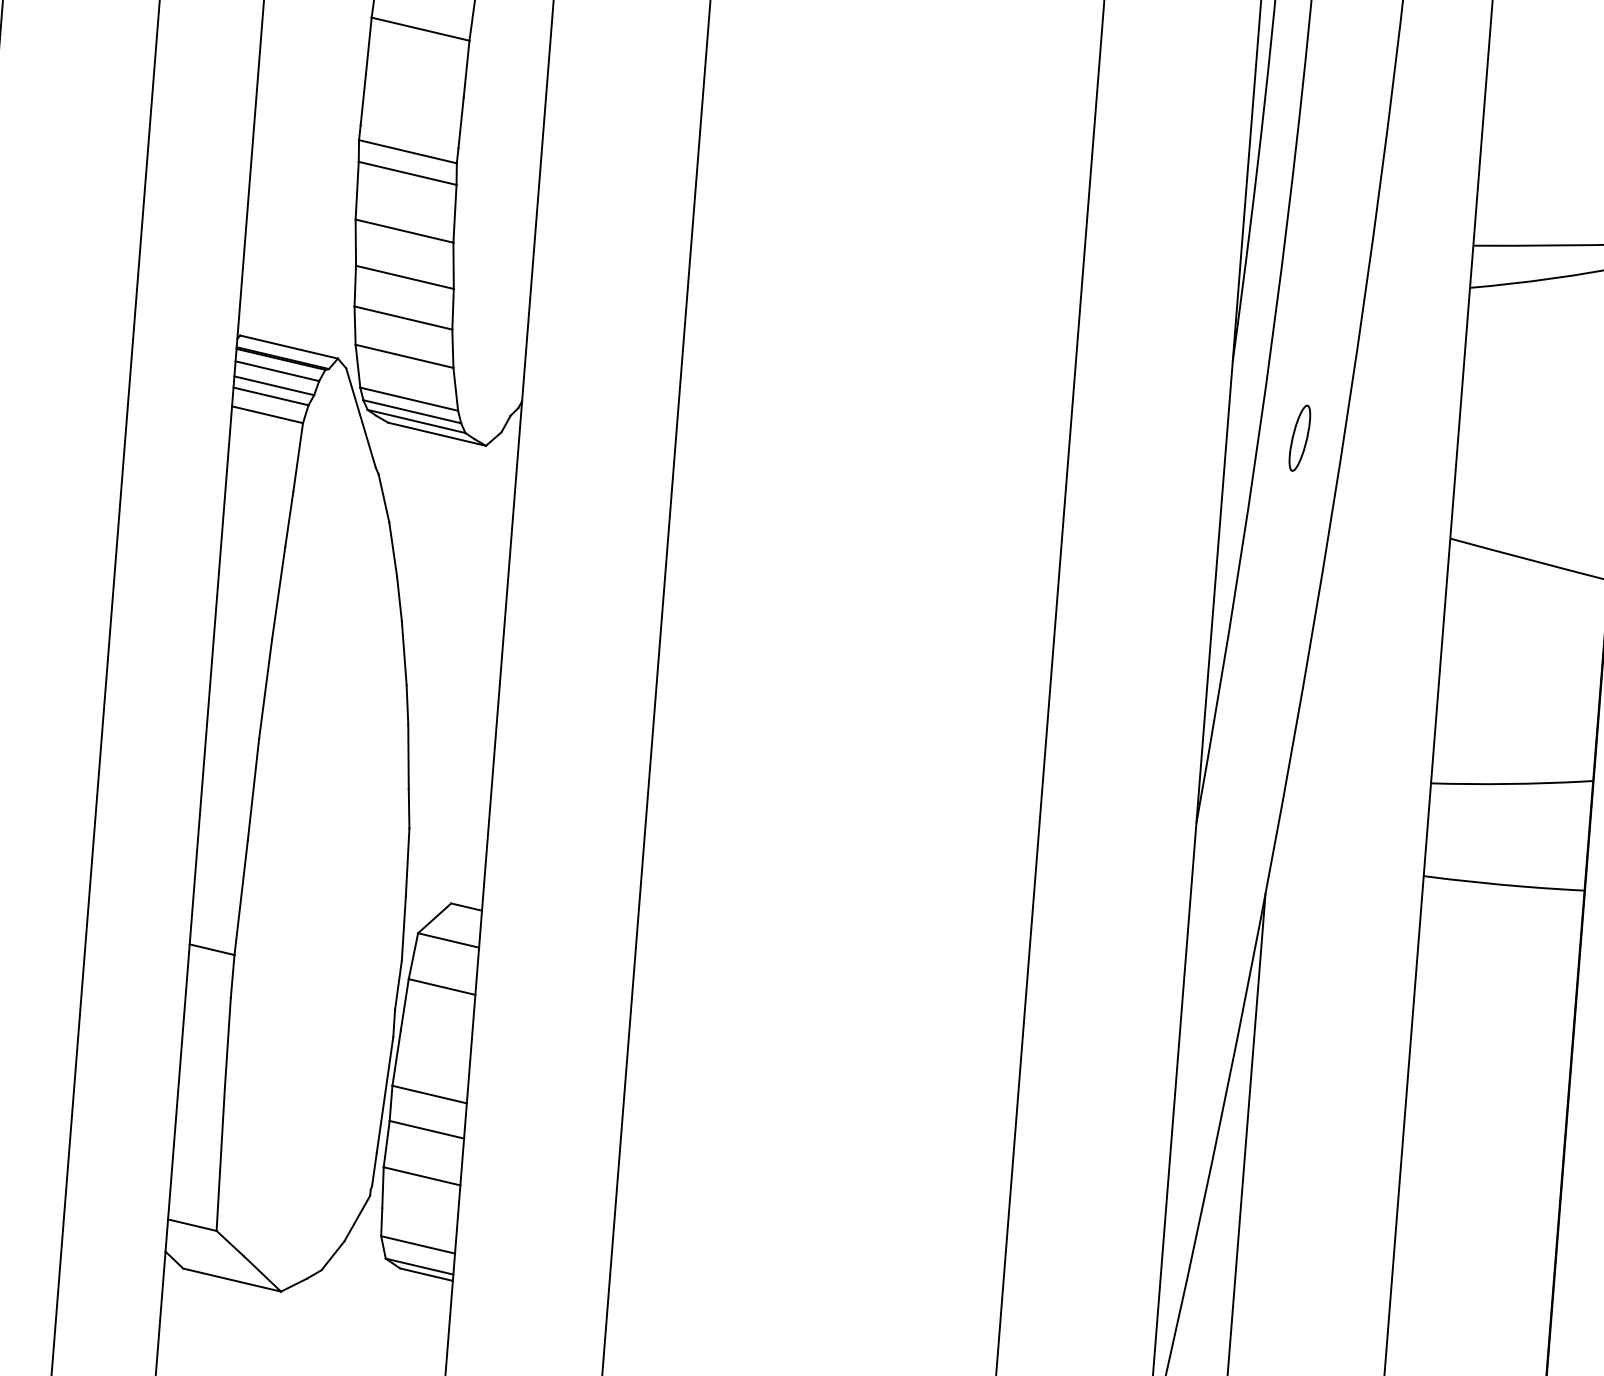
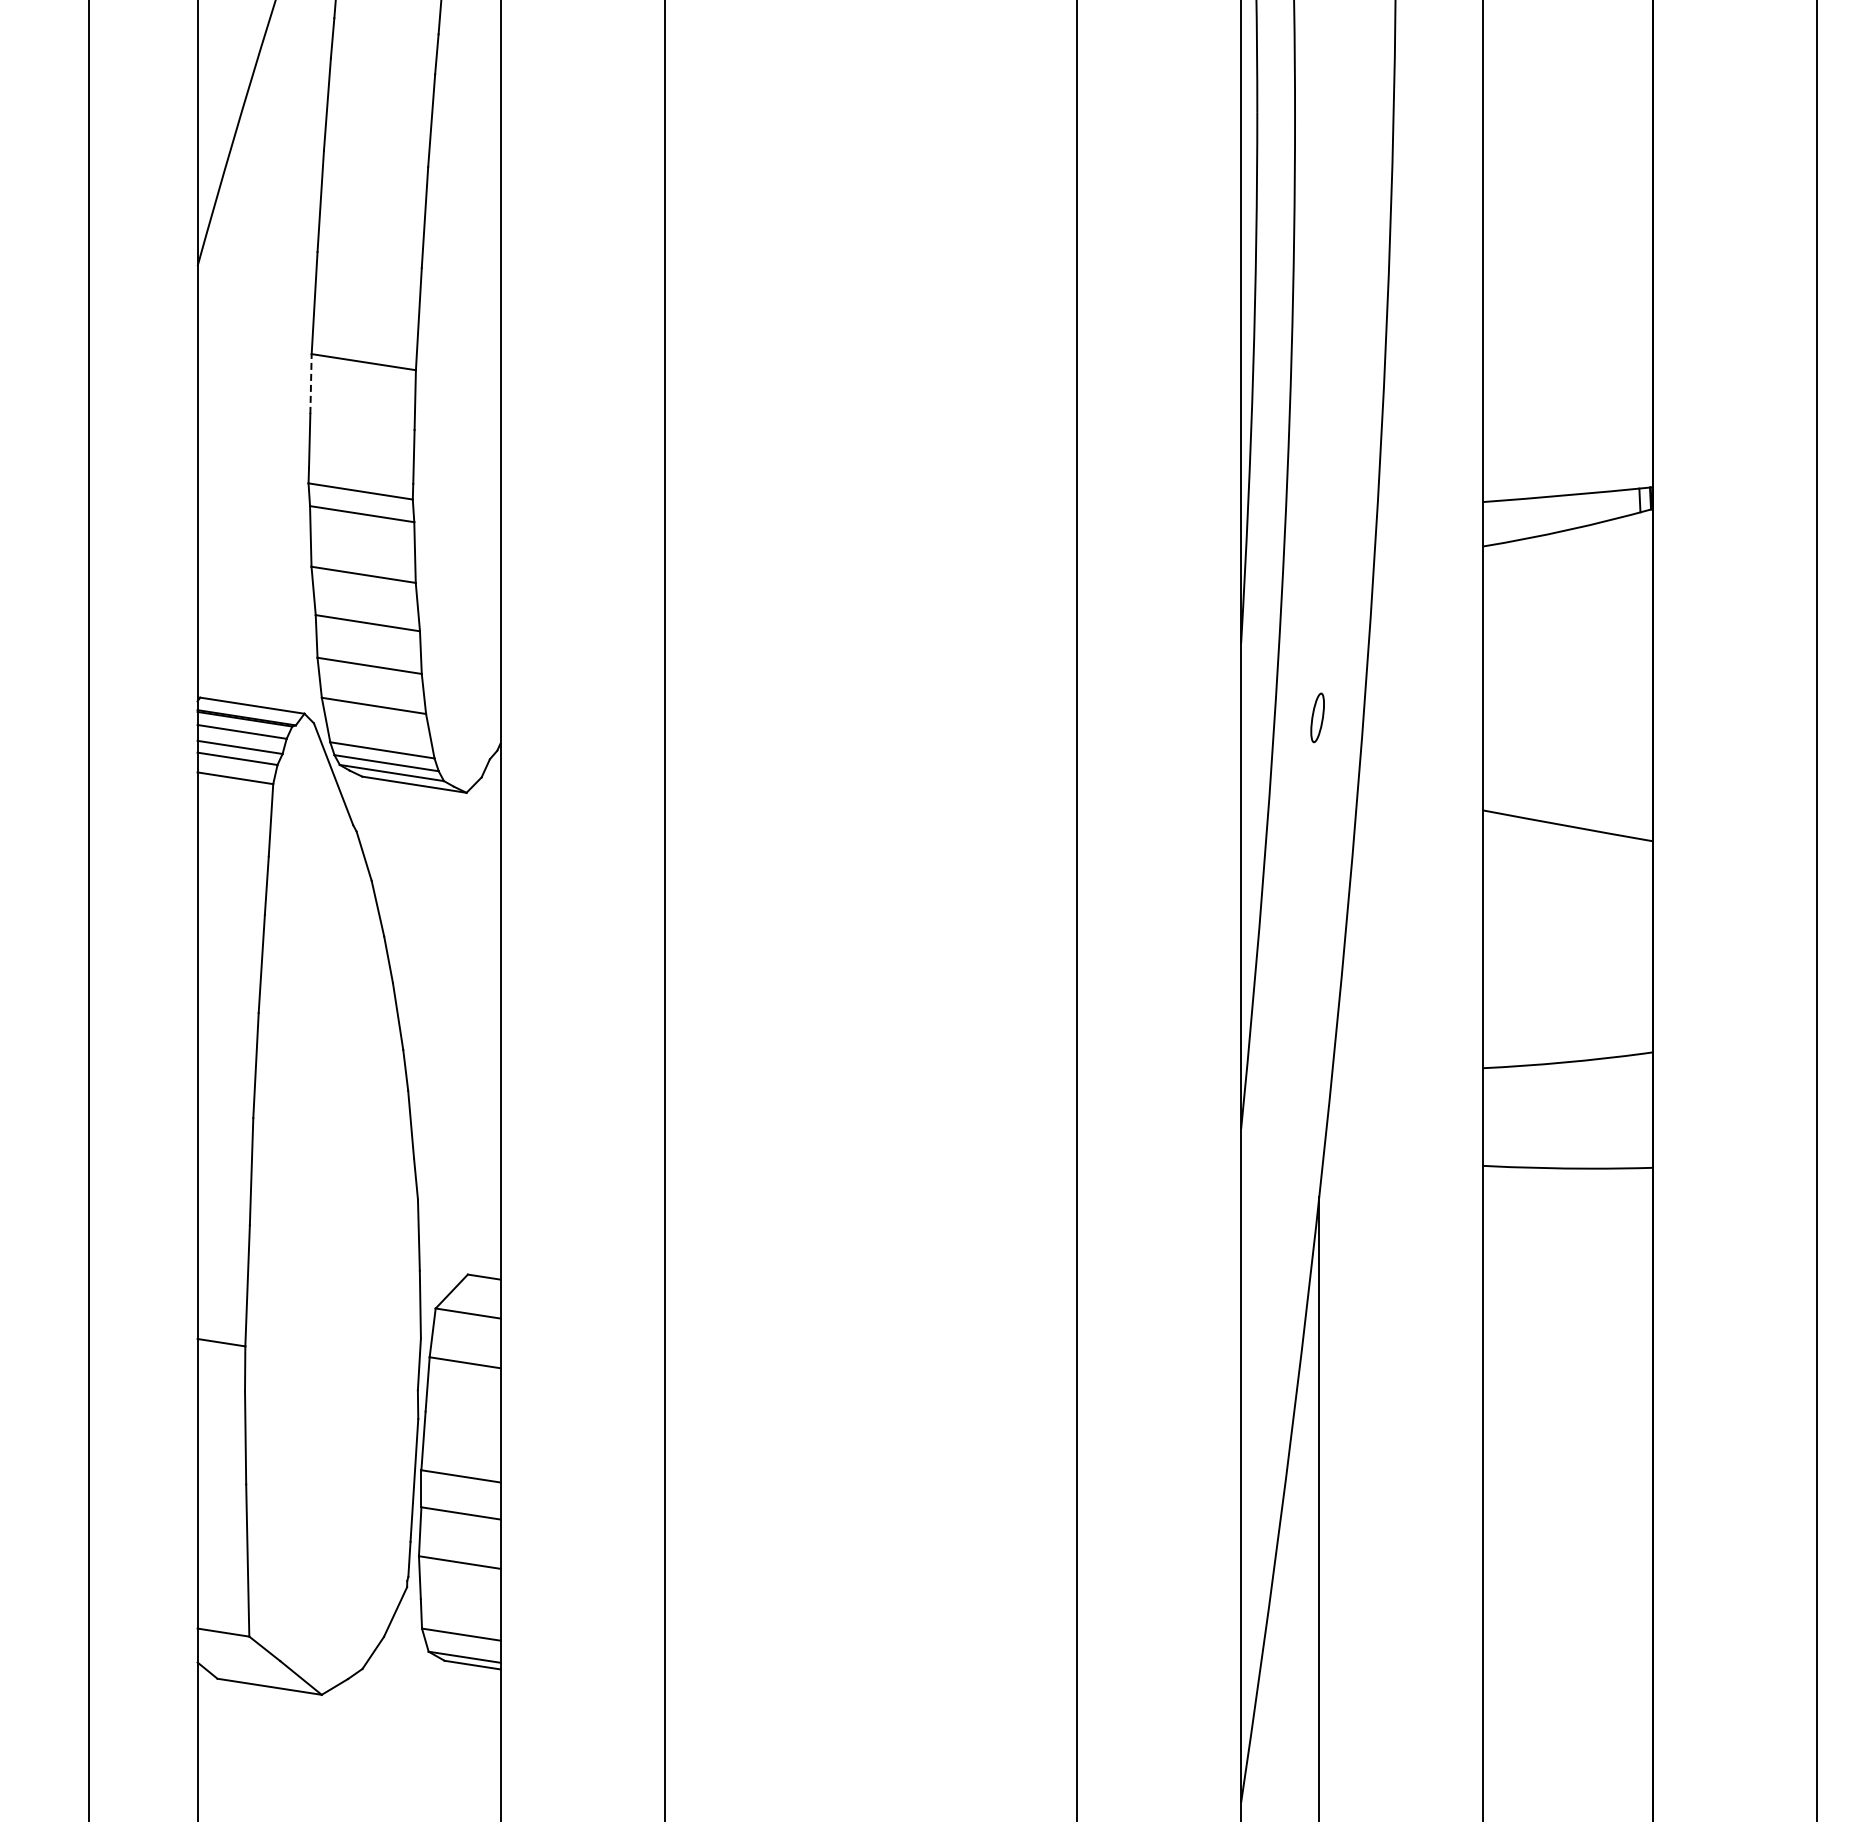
line: (369, 46) -> (311, 384), solid -> dashed
part: (1299, 437) -> (1317, 717), size x0.7

